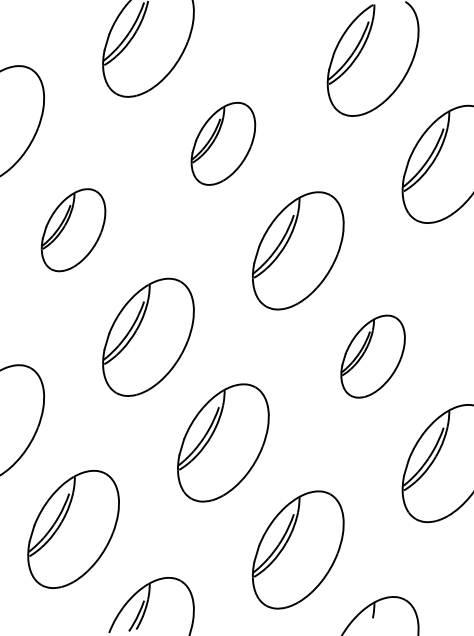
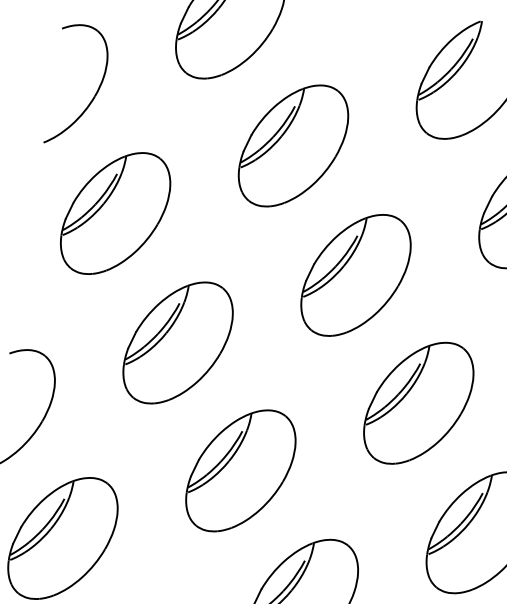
part: (223, 143) -> (293, 145), size x1.43
part: (73, 229) -> (115, 212), size x1.43
part: (372, 356) -> (418, 403), size x1.43

